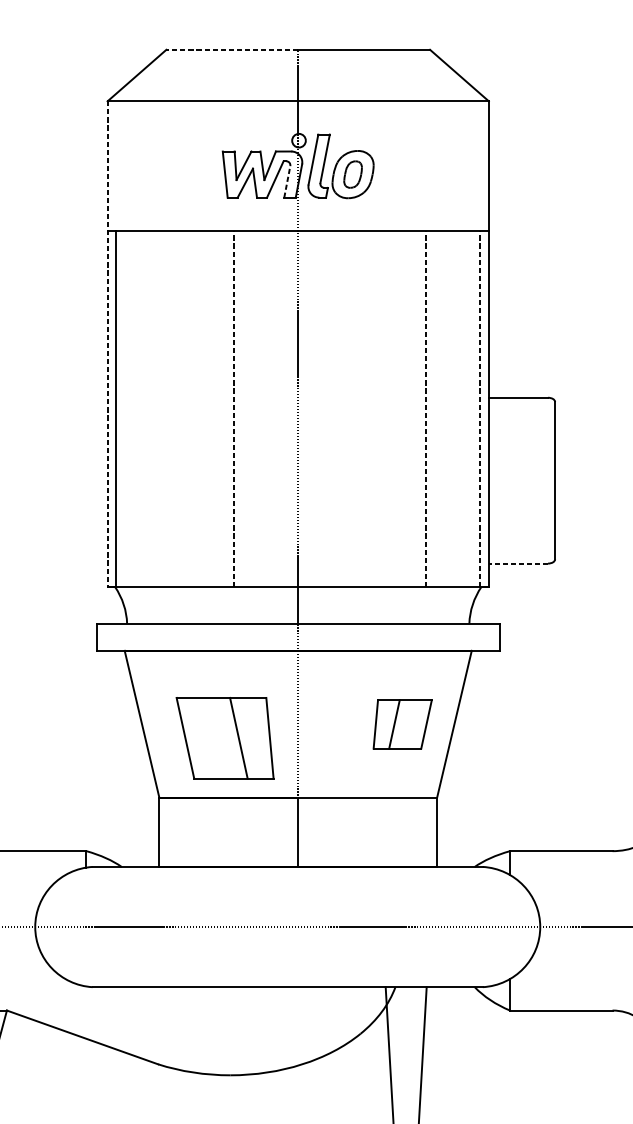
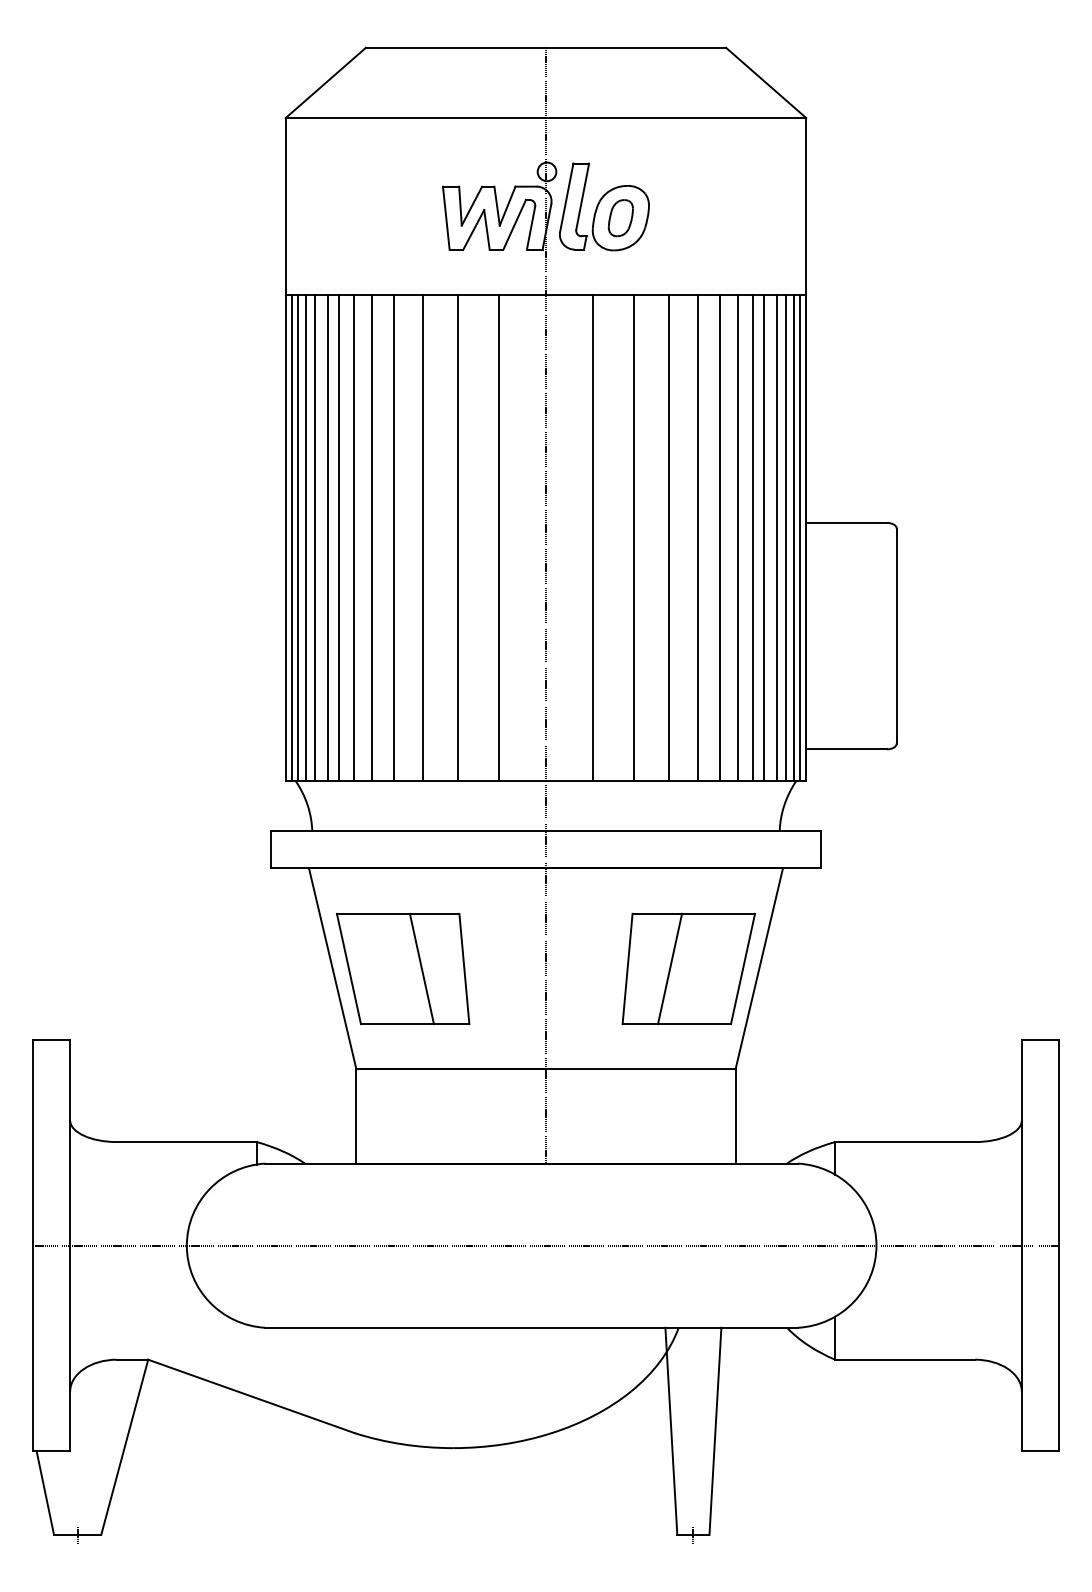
line: (231, 49) -> (455, 47), dashed -> solid
line: (287, 182) -> (531, 228), dashed -> solid
line: (107, 344) -> (285, 449), dashed -> solid
line: (426, 408) -> (720, 537), dashed -> solid
line: (480, 408) -> (794, 537), dashed -> solid
line: (112, 409) -> (292, 538), added
line: (122, 409) -> (306, 538), added
line: (129, 409) -> (315, 538), added
line: (138, 409) -> (327, 538), added
line: (147, 409) -> (339, 538), added
line: (157, 409) -> (353, 538), added
line: (170, 409) -> (371, 538), added
line: (187, 409) -> (394, 538), added
line: (207, 409) -> (422, 538), added
line: (234, 409) -> (458, 538), dashed -> solid
line: (263, 409) -> (498, 538), added
line: (333, 409) -> (593, 538), added
line: (362, 409) -> (633, 538), added
line: (388, 409) -> (669, 538), added
line: (409, 409) -> (697, 538), added
line: (439, 409) -> (738, 538), added
line: (449, 409) -> (752, 538), added
line: (458, 409) -> (764, 538), added
line: (467, 409) -> (776, 538), added
line: (473, 409) -> (785, 538), added
line: (483, 409) -> (799, 538), added
line: (518, 563) -> (846, 749), dashed -> solid
part: (402, 724) -> (688, 968), size x1.67
part: (225, 737) -> (403, 968), moved

